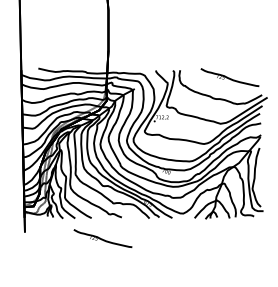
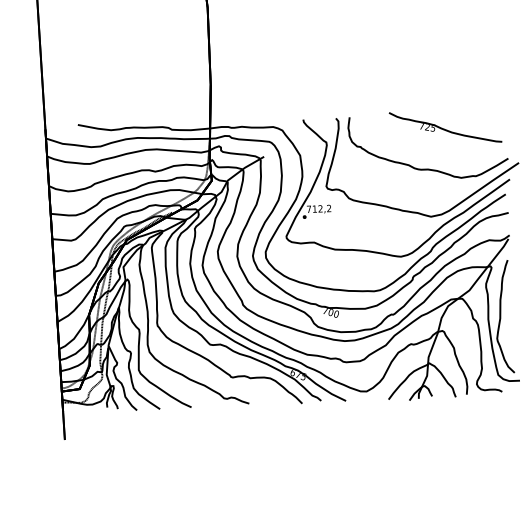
part: (102, 238) -> (213, 445), removed

